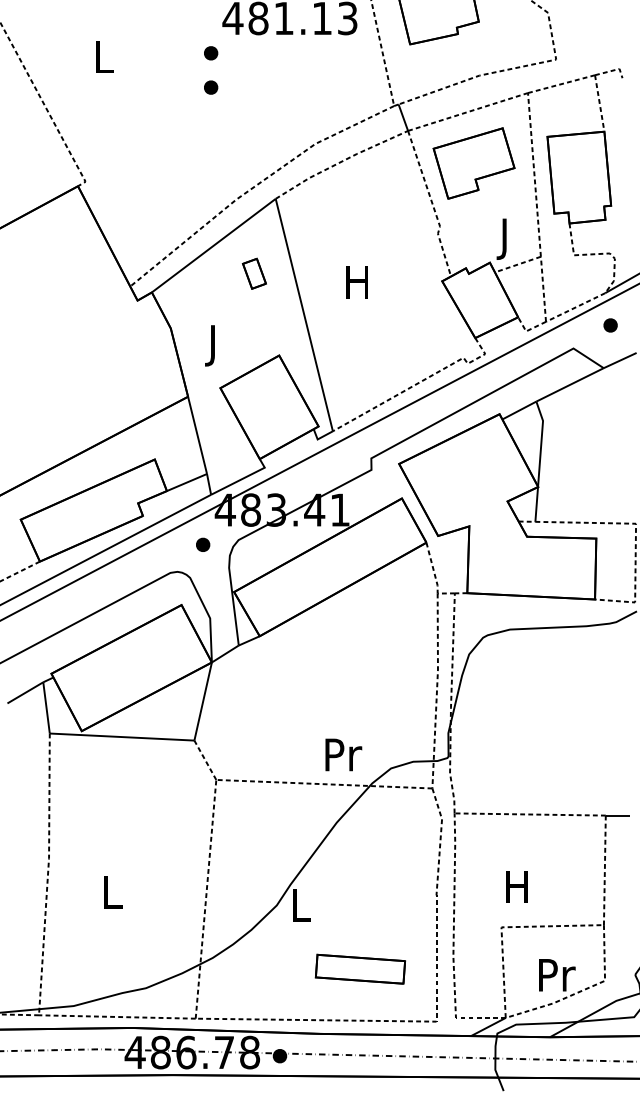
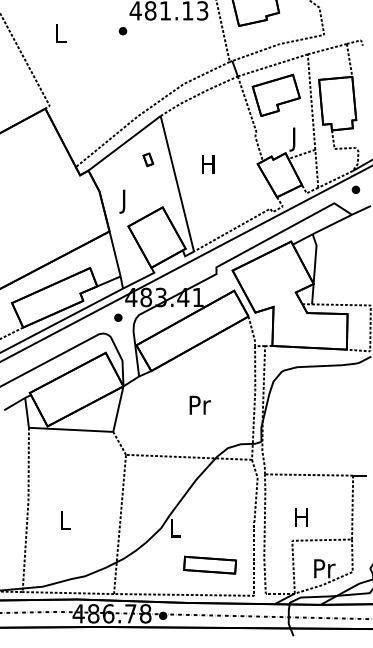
part: (210, 88) -> (122, 51), removed
part: (254, 273) -> (148, 159), size x0.71
text: (344, 753) -> (200, 404), moved

